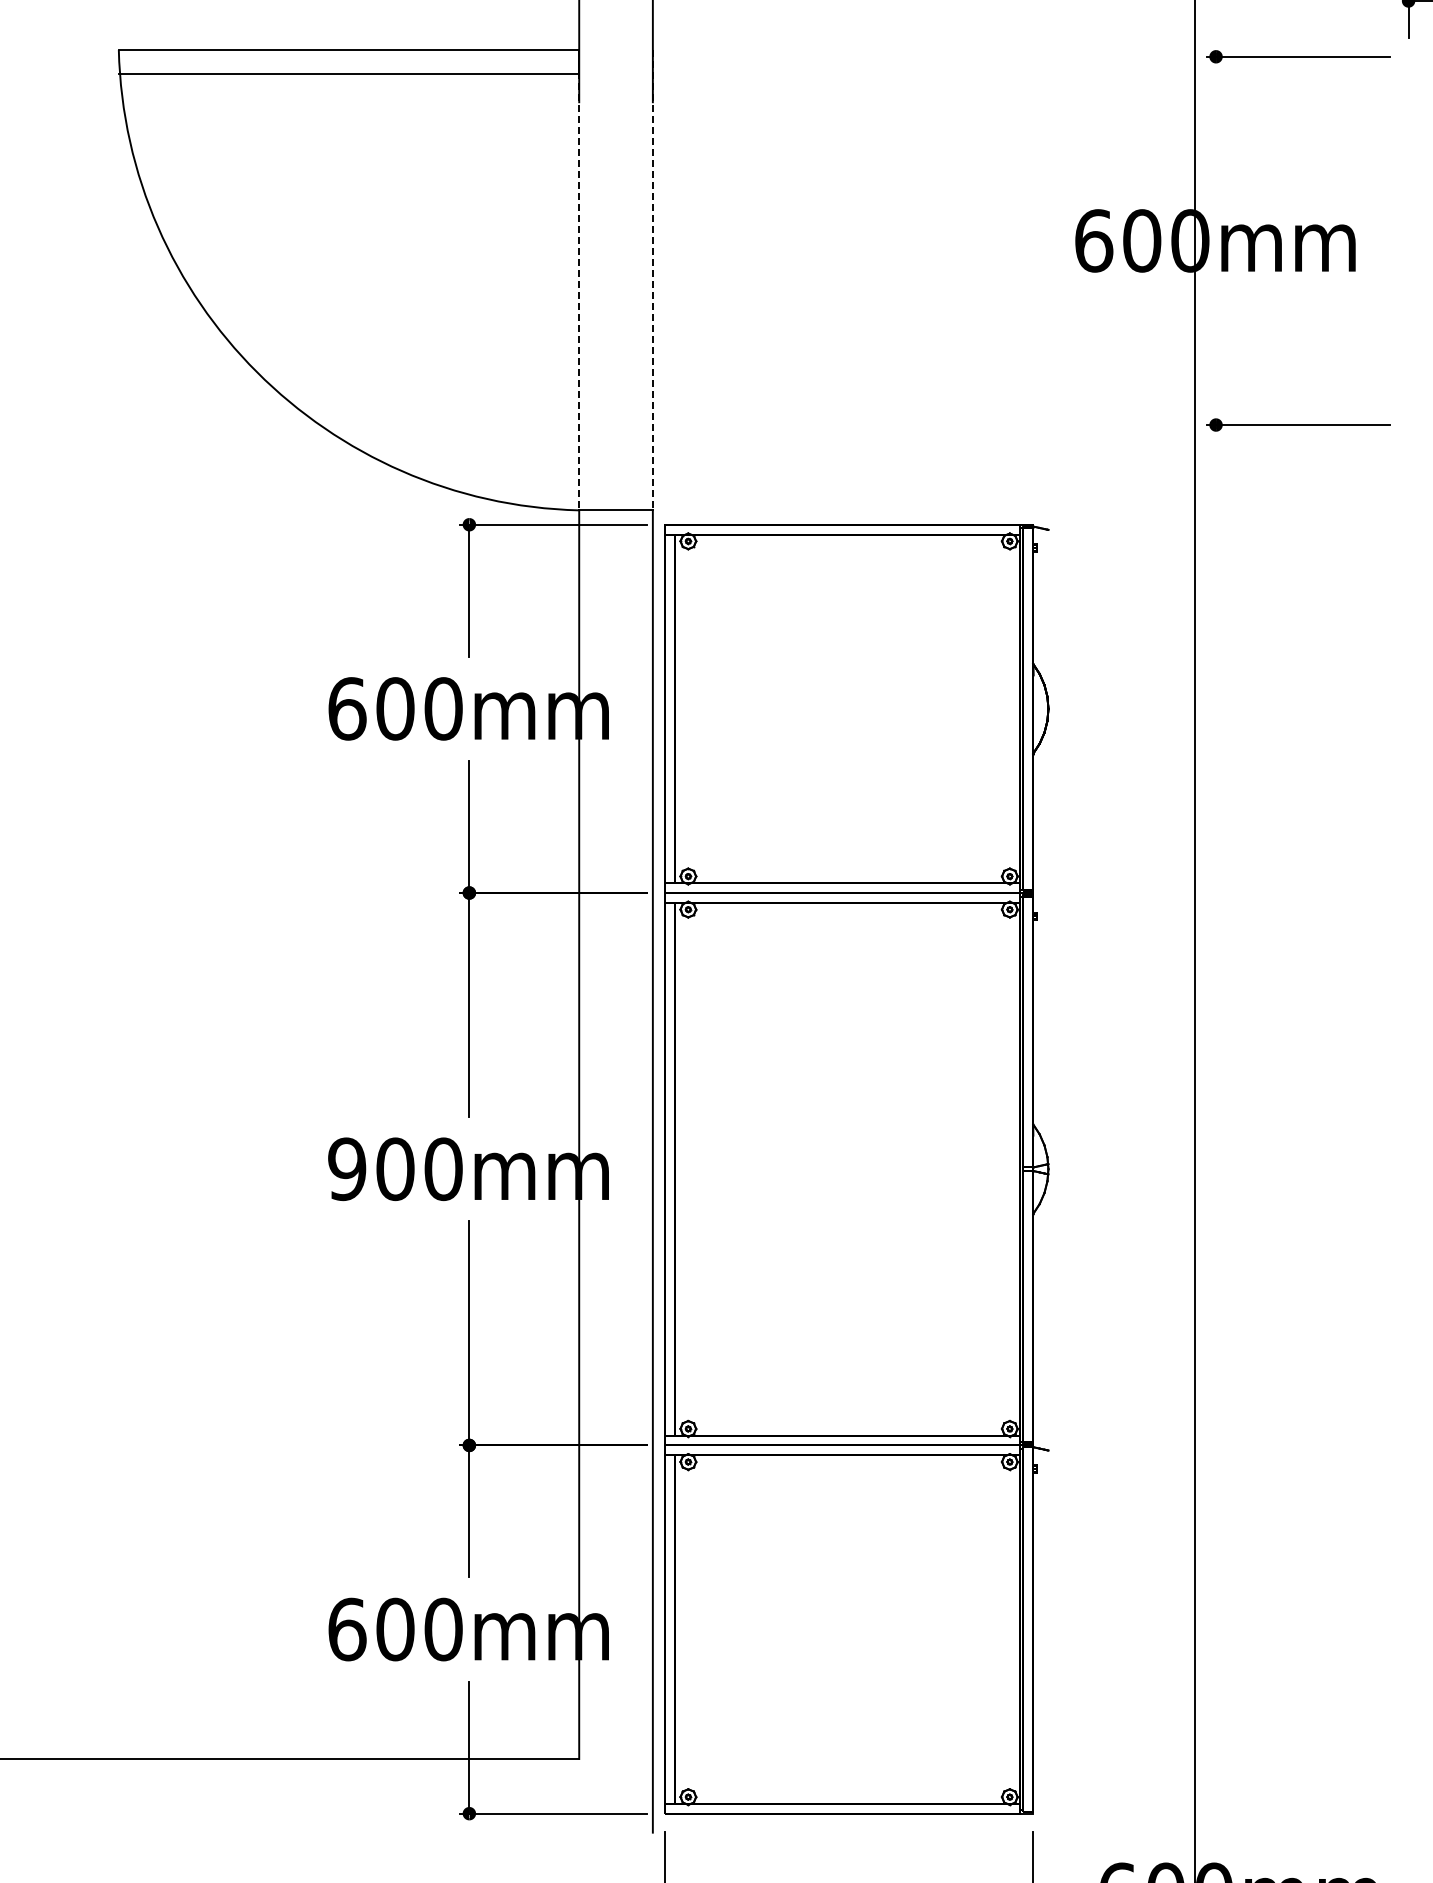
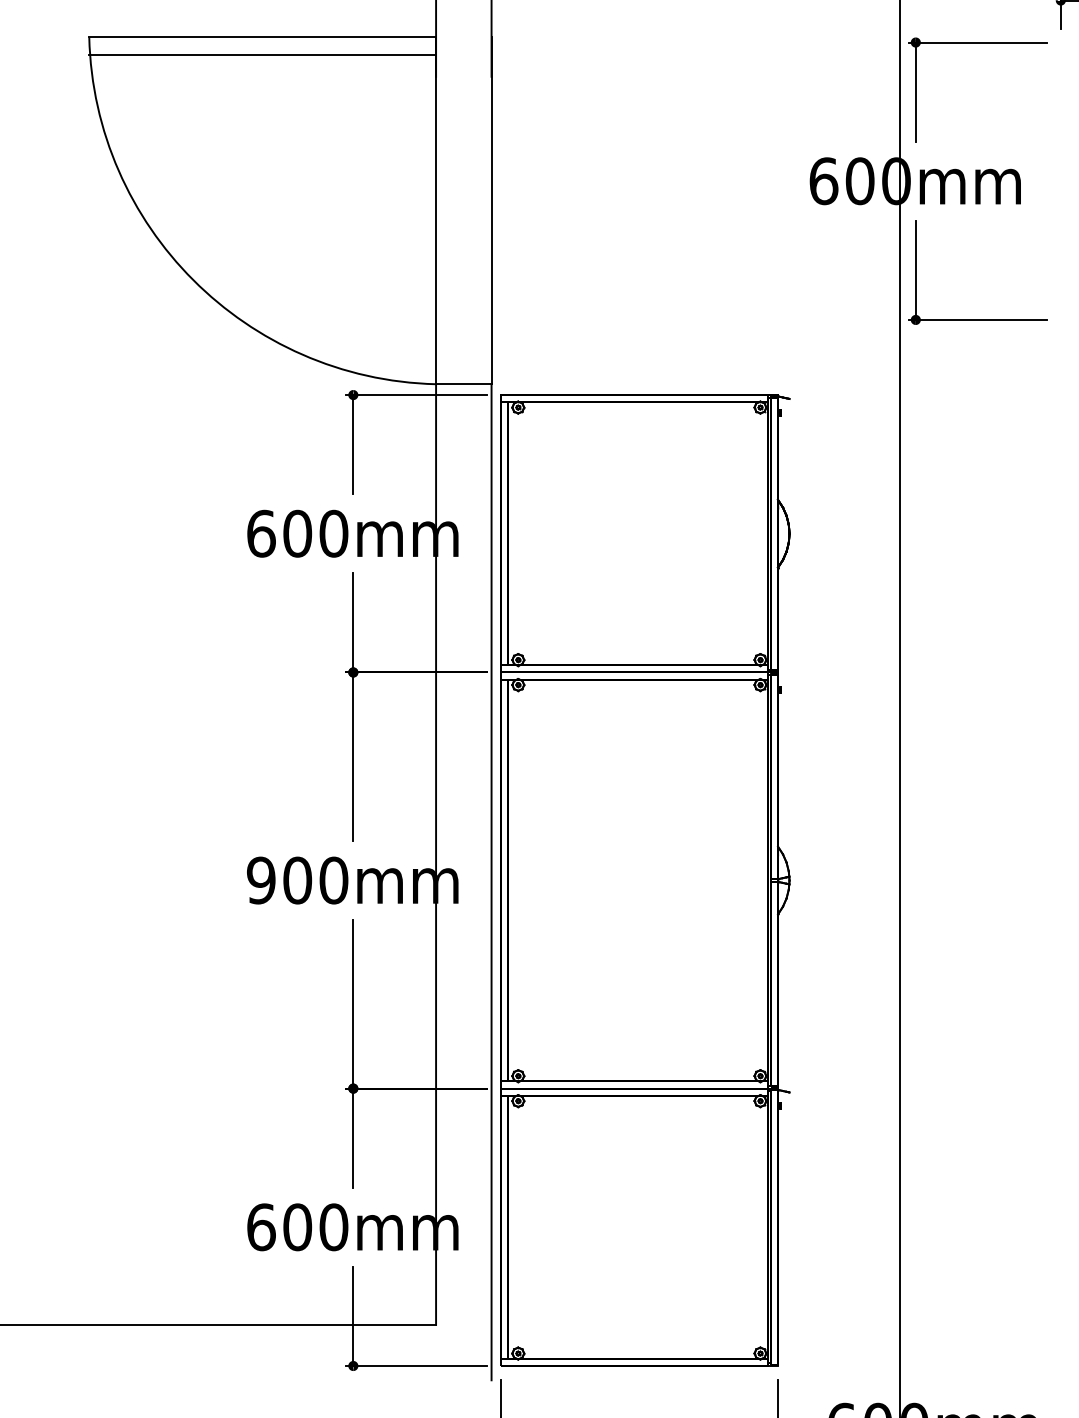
line: (1216, 122) -> (916, 92), added
line: (579, 280) -> (436, 211), dashed -> solid
line: (652, 280) -> (491, 211), dashed -> solid
line: (1216, 359) -> (916, 270), added

